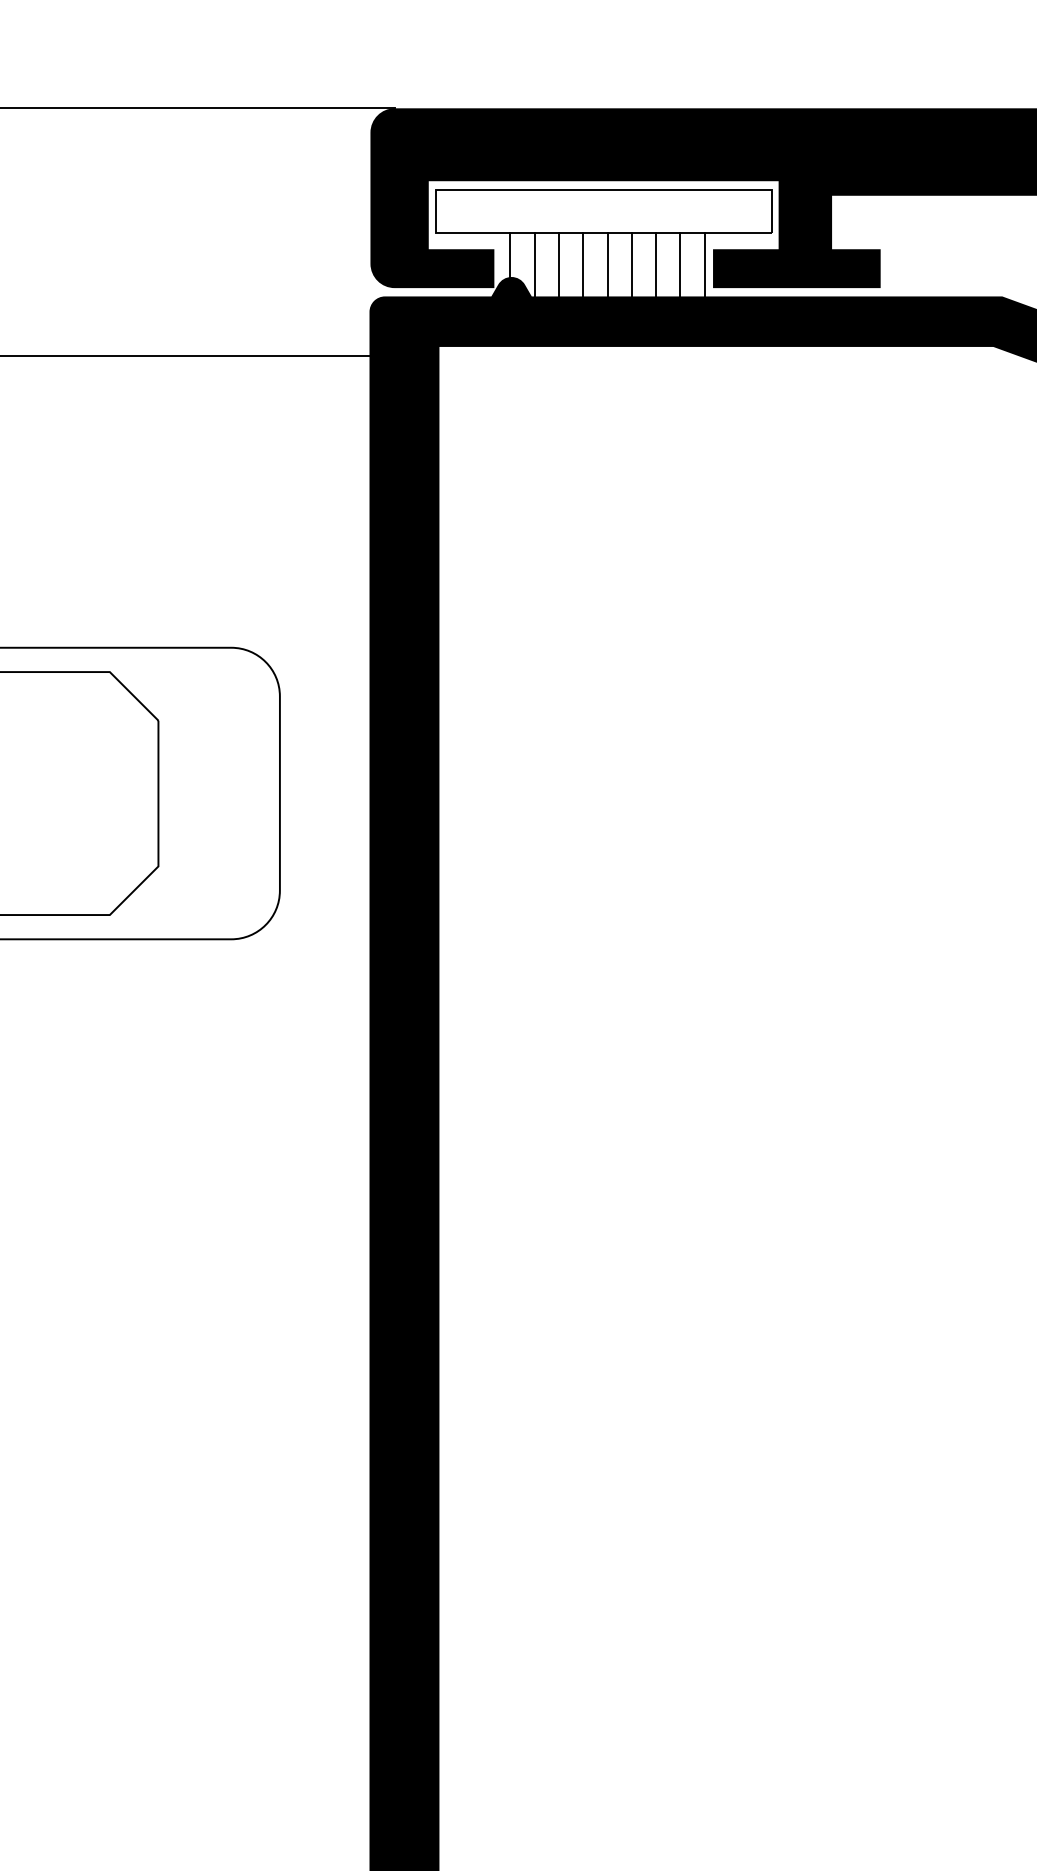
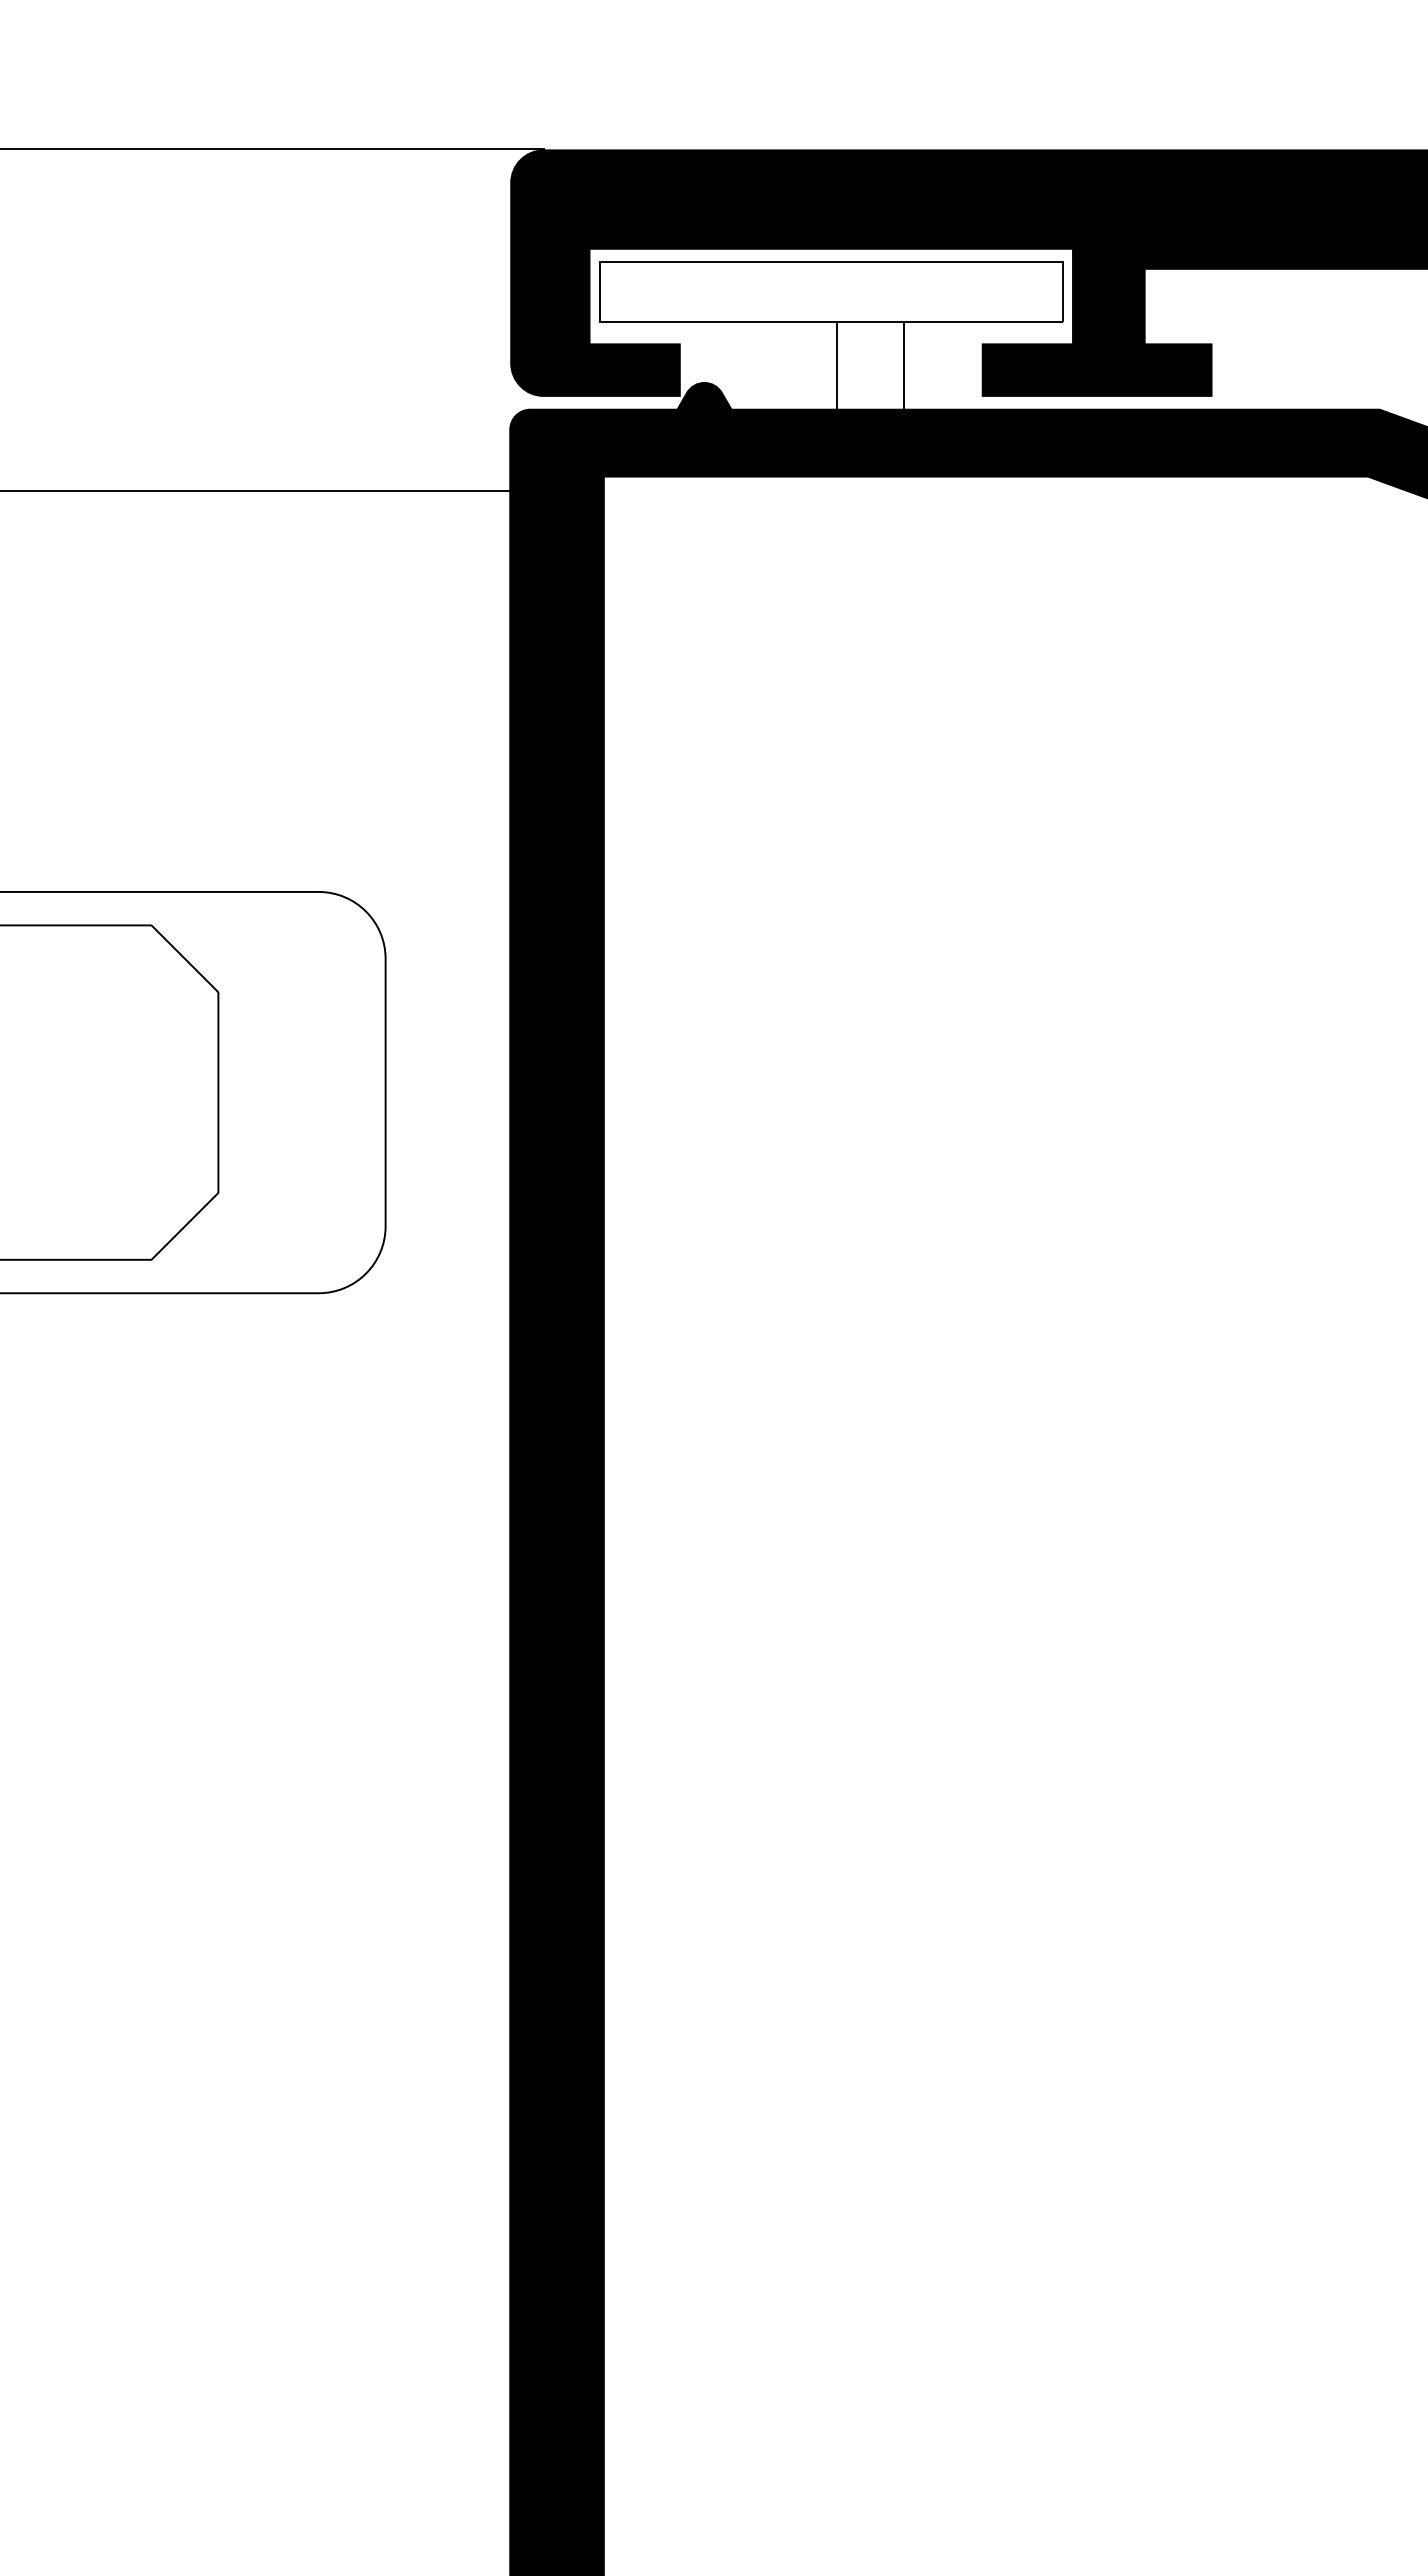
line: (510, 255) -> (702, 352), removed
line: (534, 265) -> (736, 365), removed
line: (558, 265) -> (769, 365), removed
line: (583, 265) -> (803, 365), removed
line: (632, 265) -> (870, 365), removed
line: (680, 265) -> (936, 365), removed
line: (704, 265) -> (970, 365), removed

